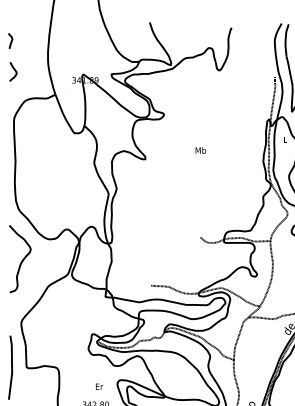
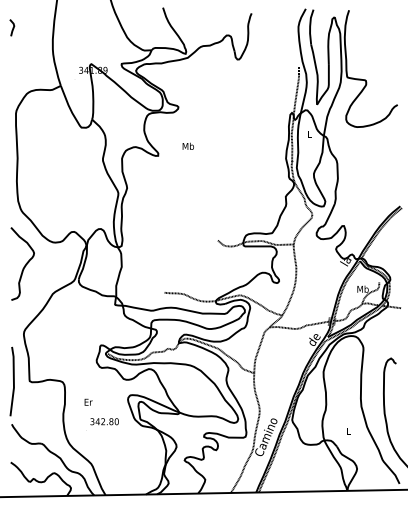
curve: (14, 71) -> (16, 60), removed
text: (200, 149) -> (187, 145), moved
text: (99, 386) -> (88, 401), moved

